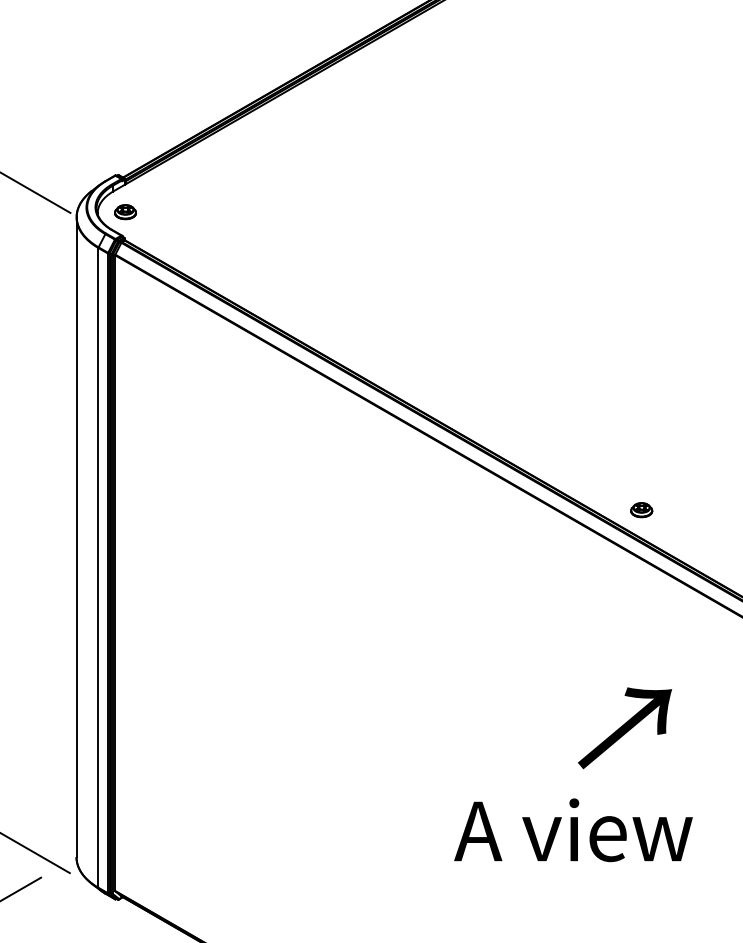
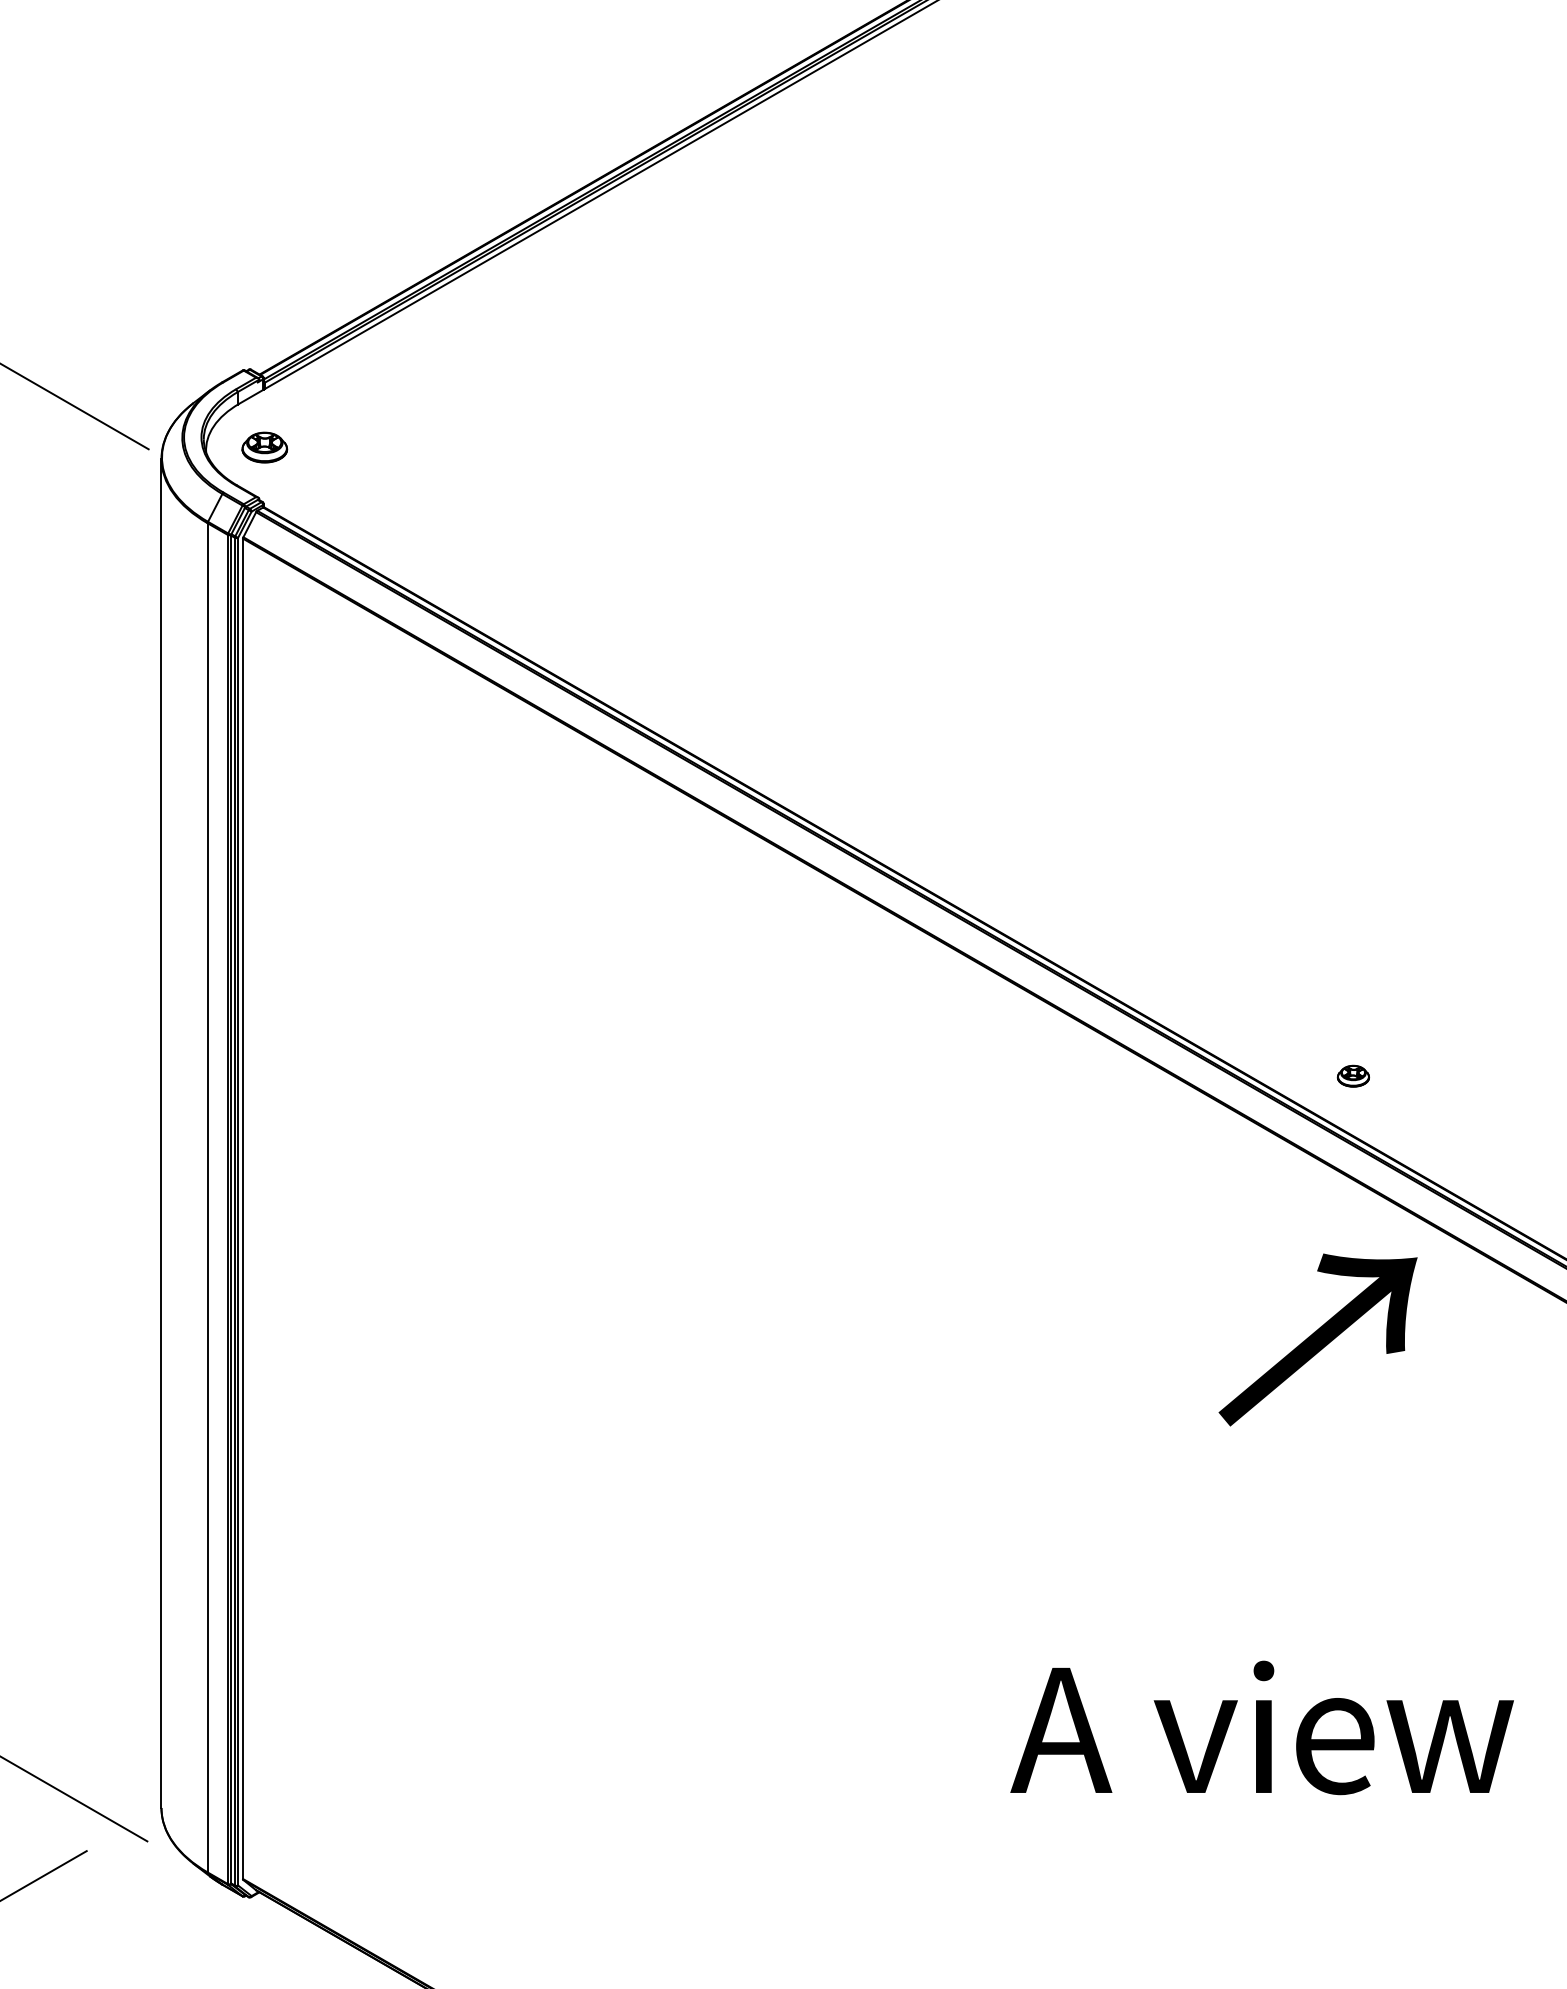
part: (641, 510) -> (1352, 1076), size x0.7
text: (625, 728) -> (1319, 1340), moved
text: (573, 830) -> (1262, 1728), moved

